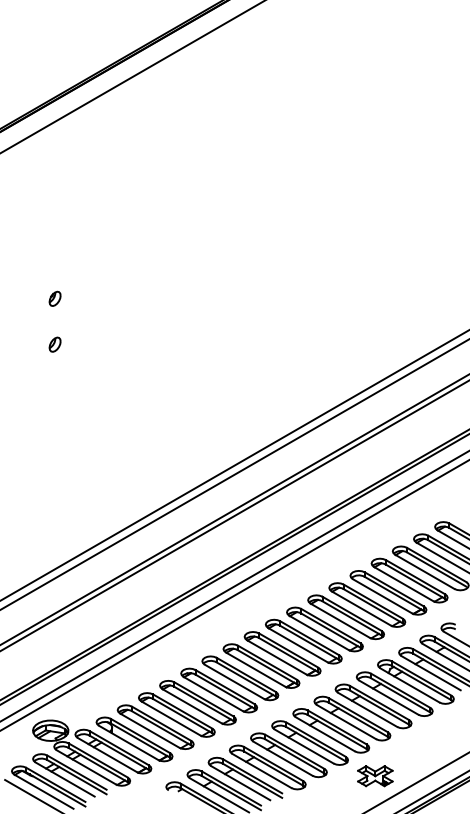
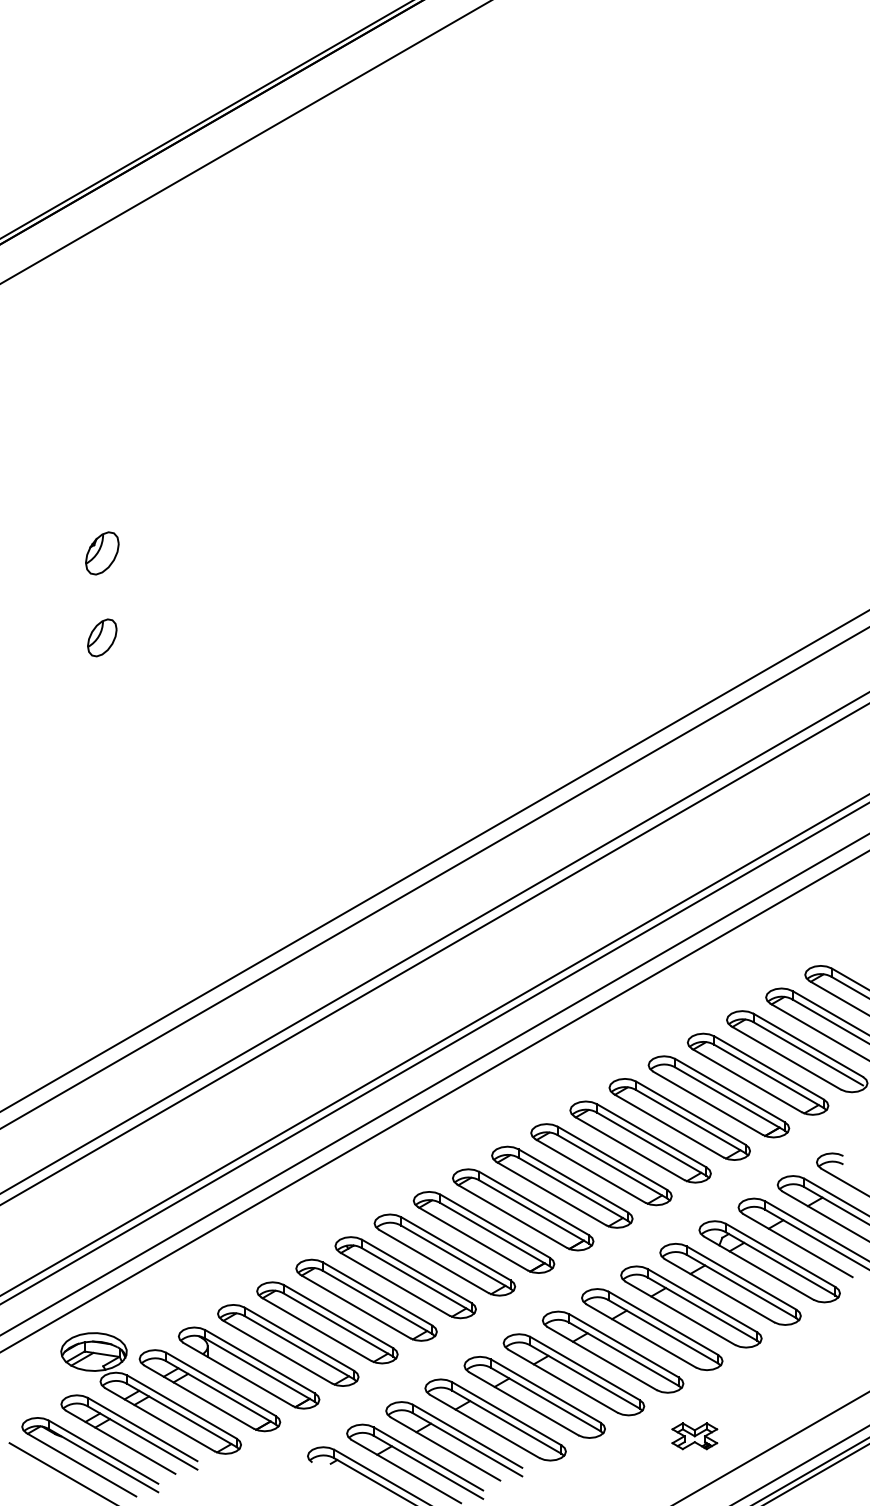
part: (54, 298) -> (101, 552), size x1.6
part: (54, 344) -> (101, 637), size x1.4
part: (375, 776) -> (694, 1436), size x0.7

